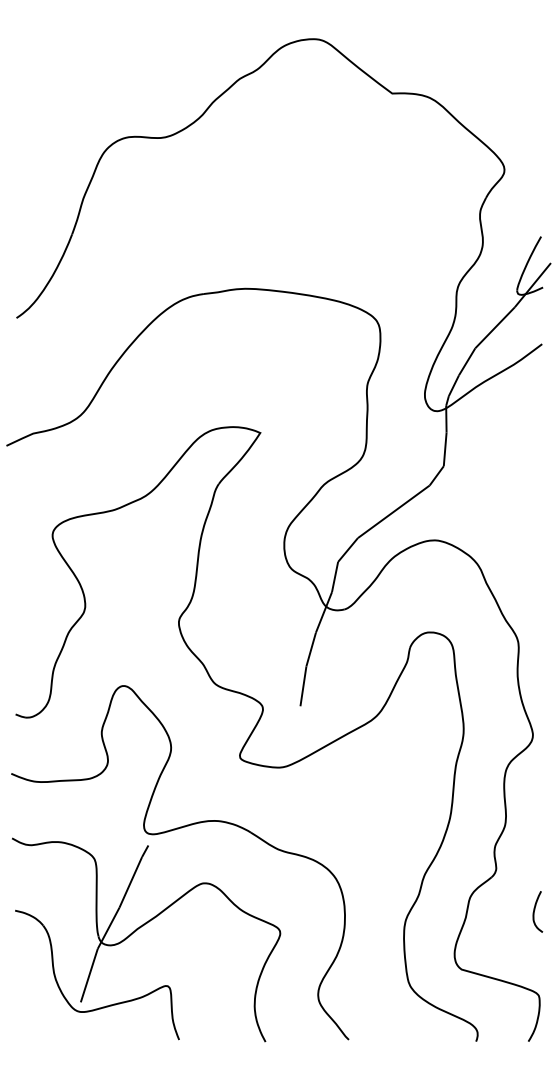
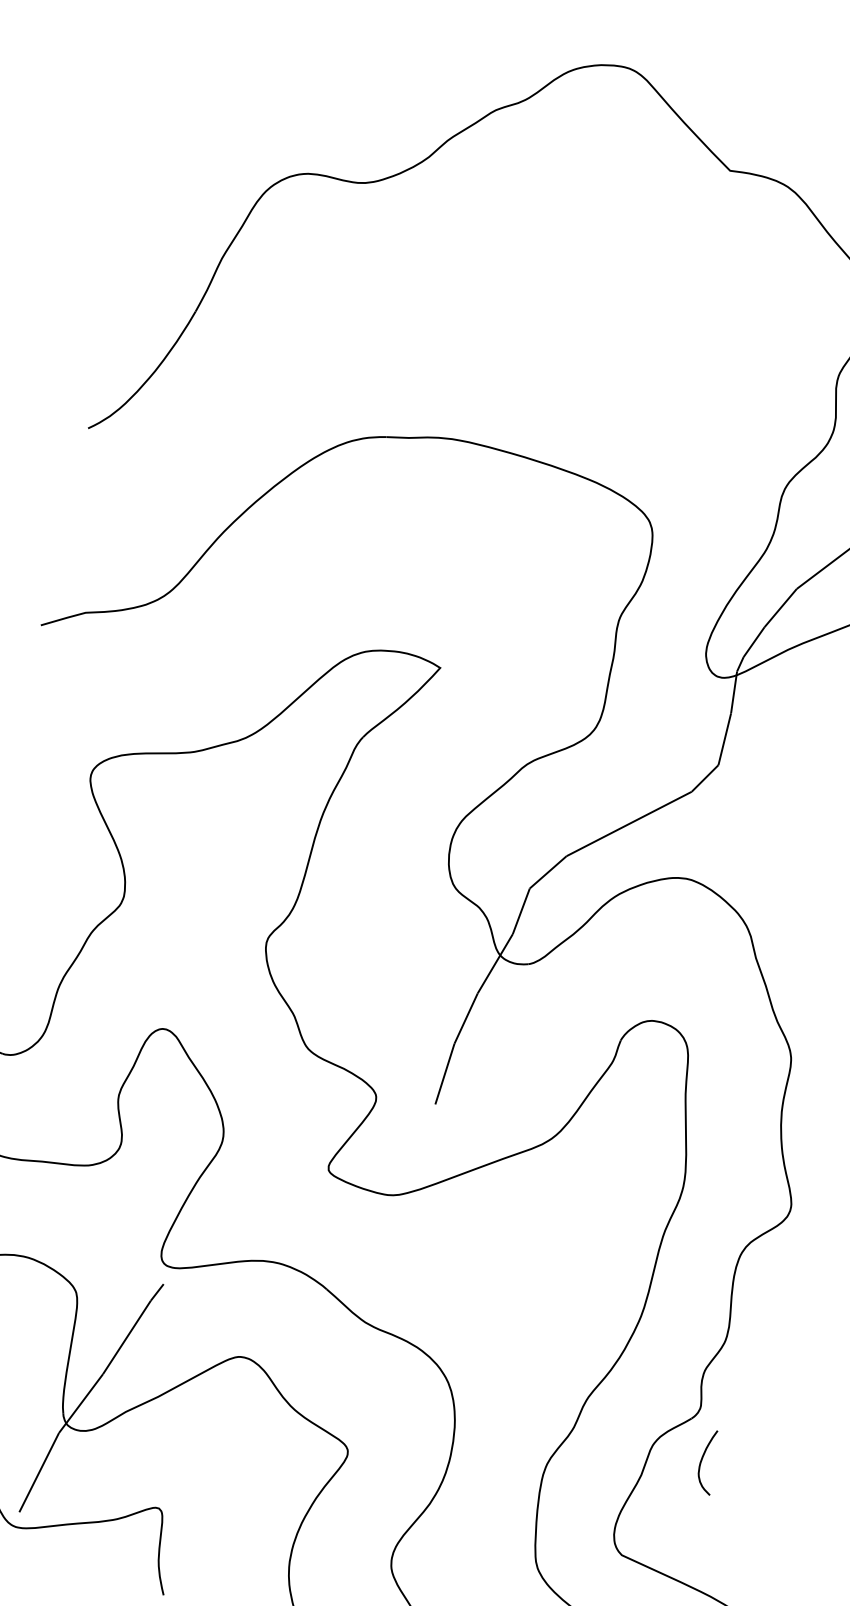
curve: (535, 910) -> (704, 1459), moved

